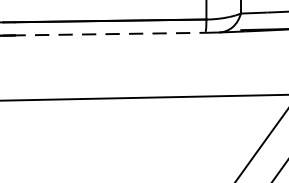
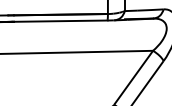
line: (107, 34) -> (59, 21), dashed -> solid

